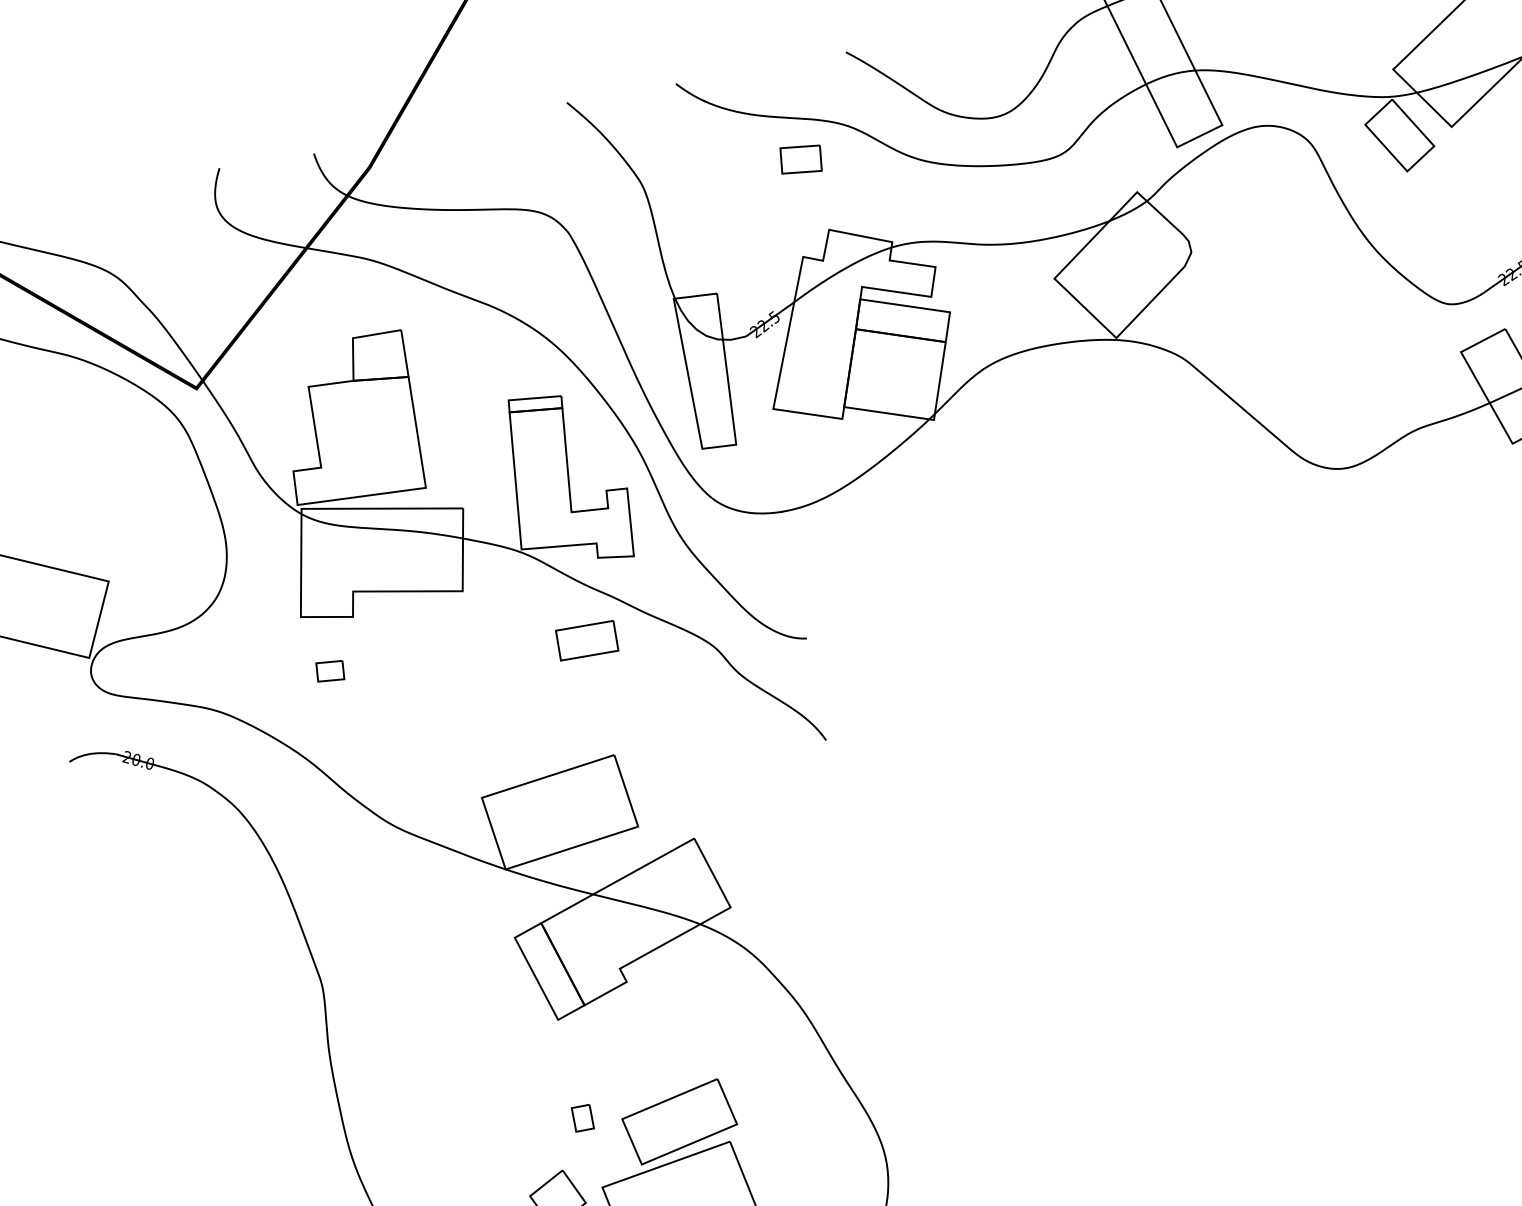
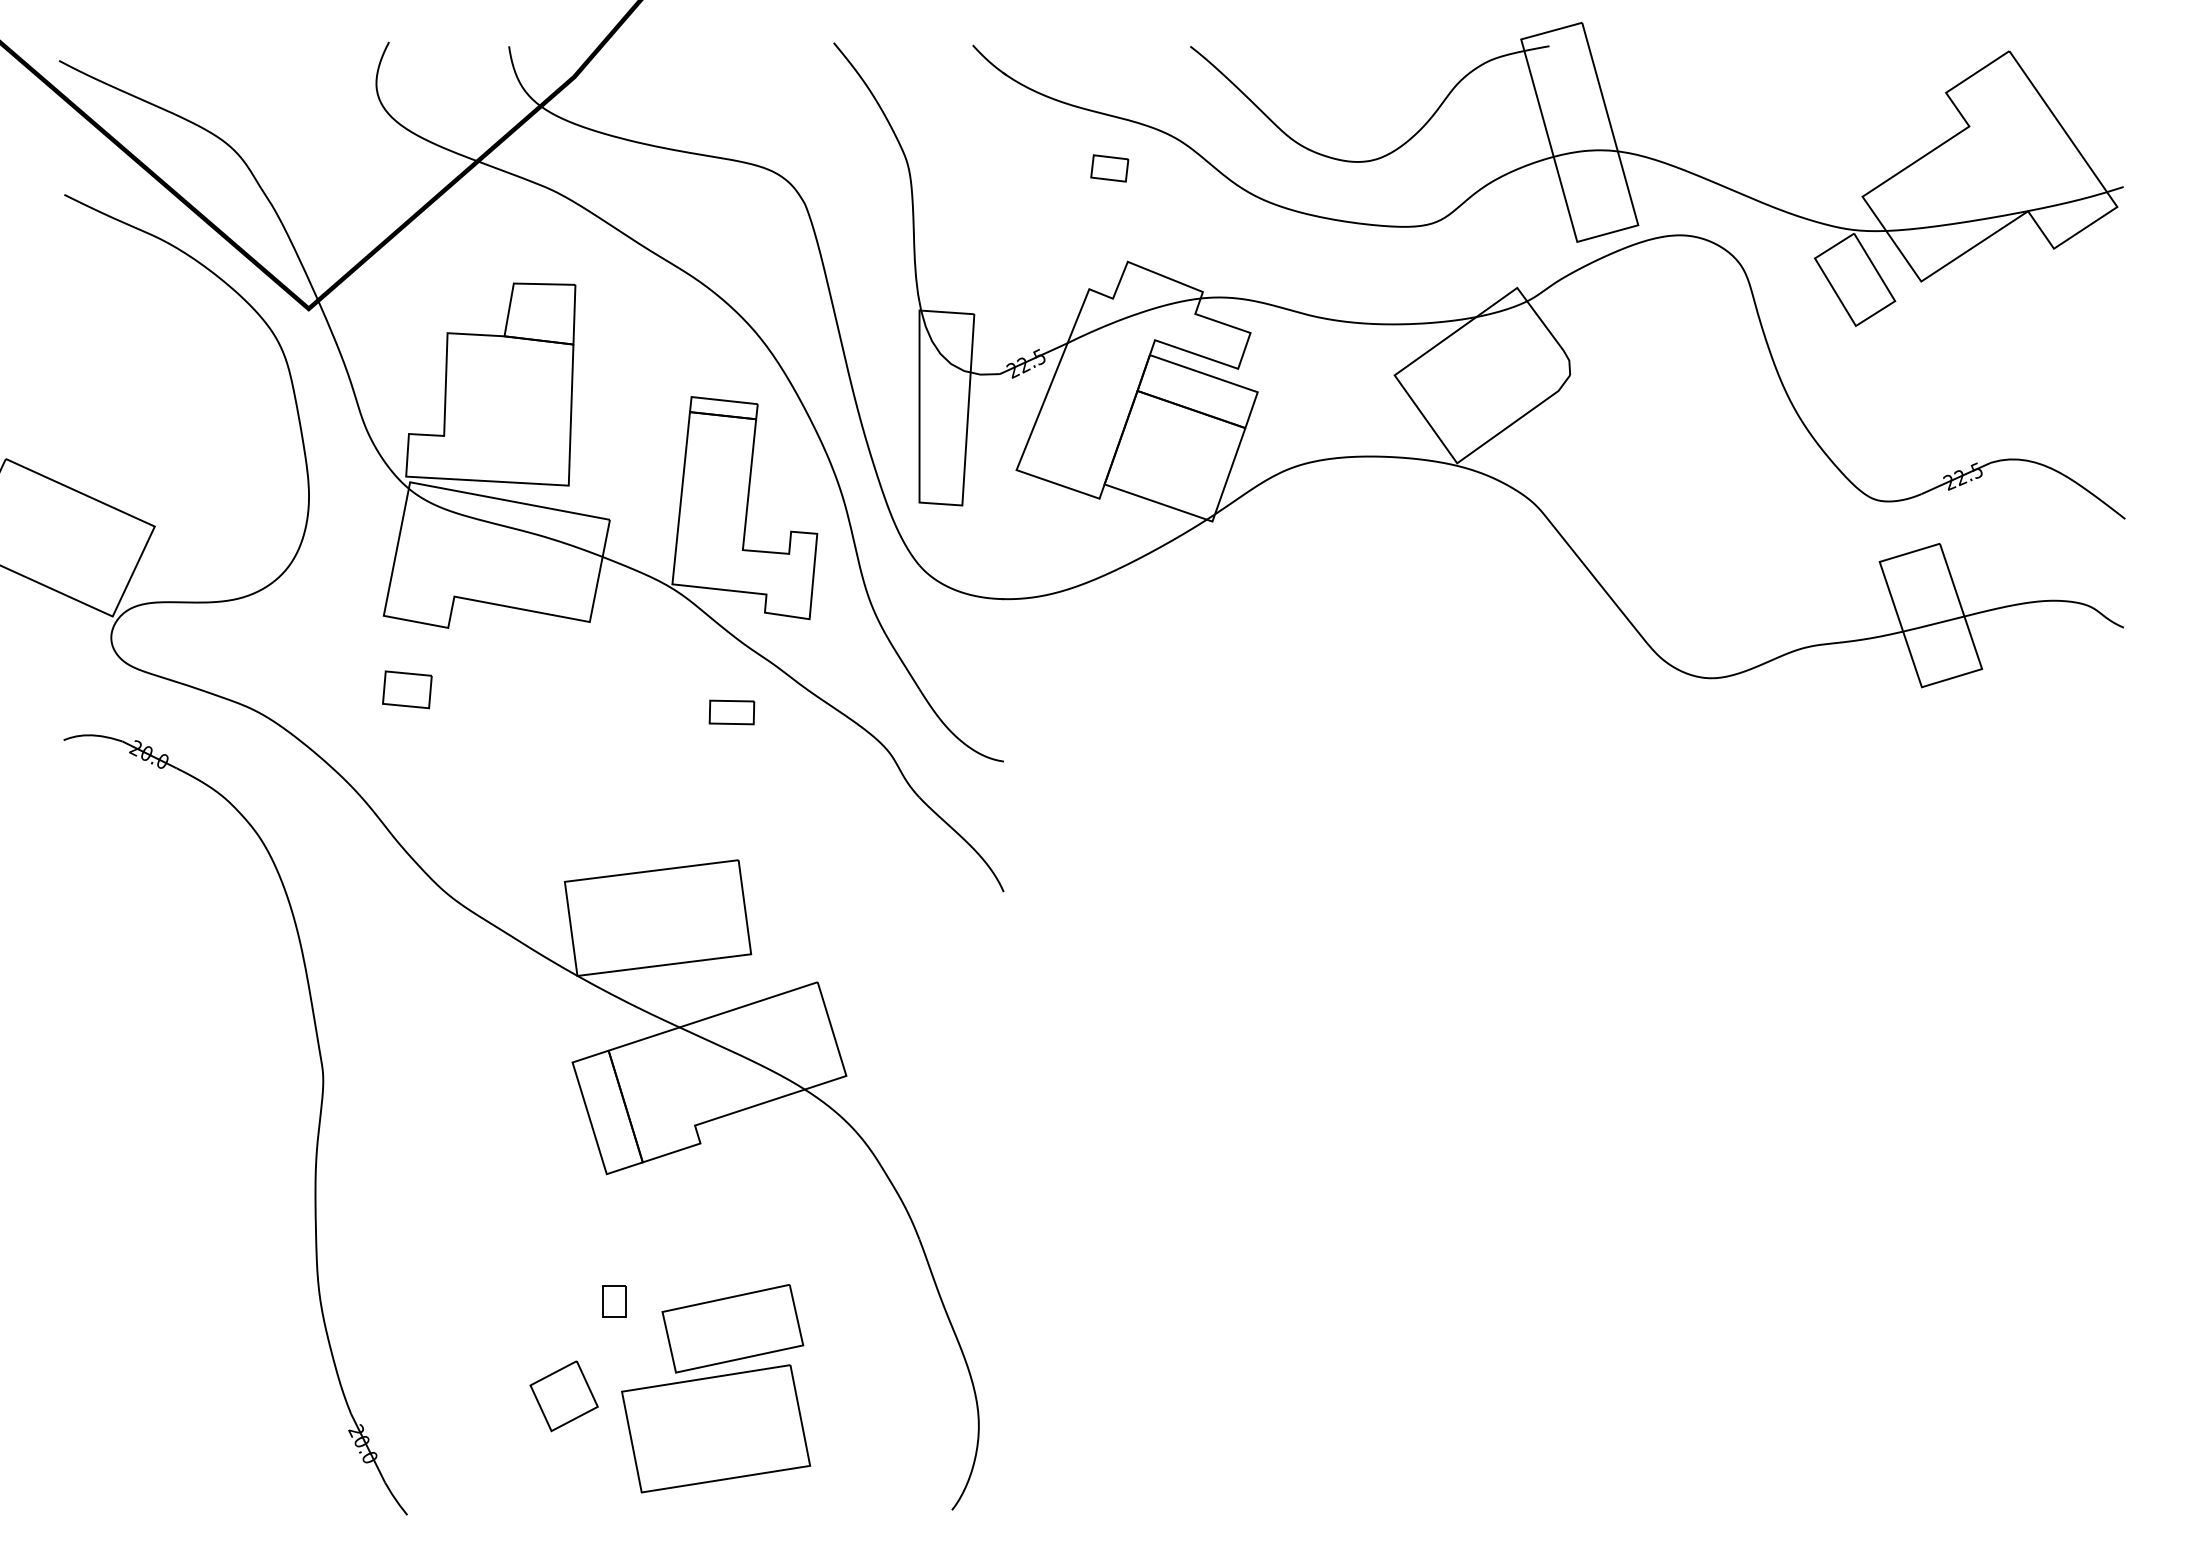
part: (800, 159) -> (1109, 168), size x0.7
part: (586, 640) -> (731, 712), size x0.6
part: (330, 671) -> (407, 689), size x1.4

